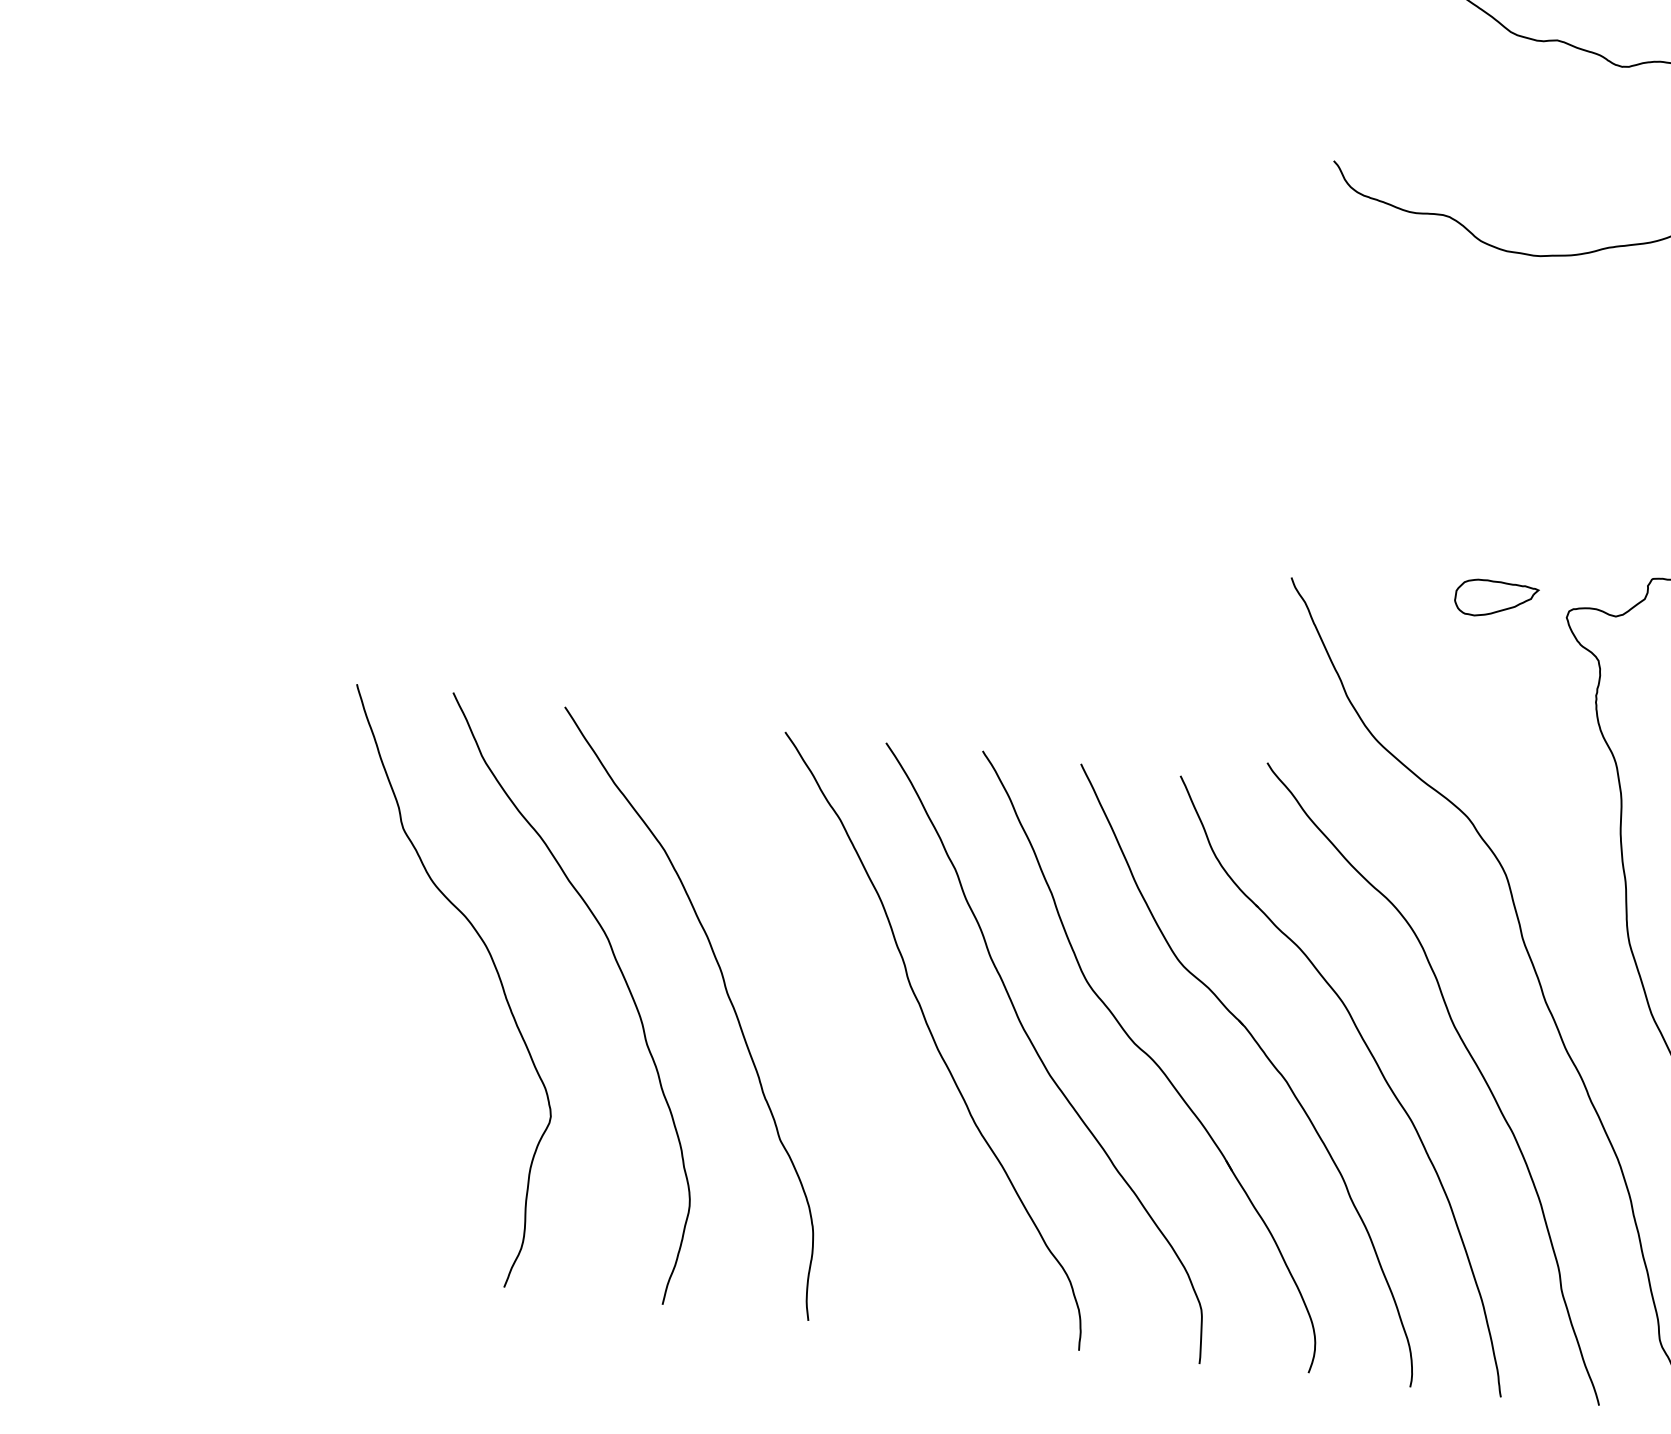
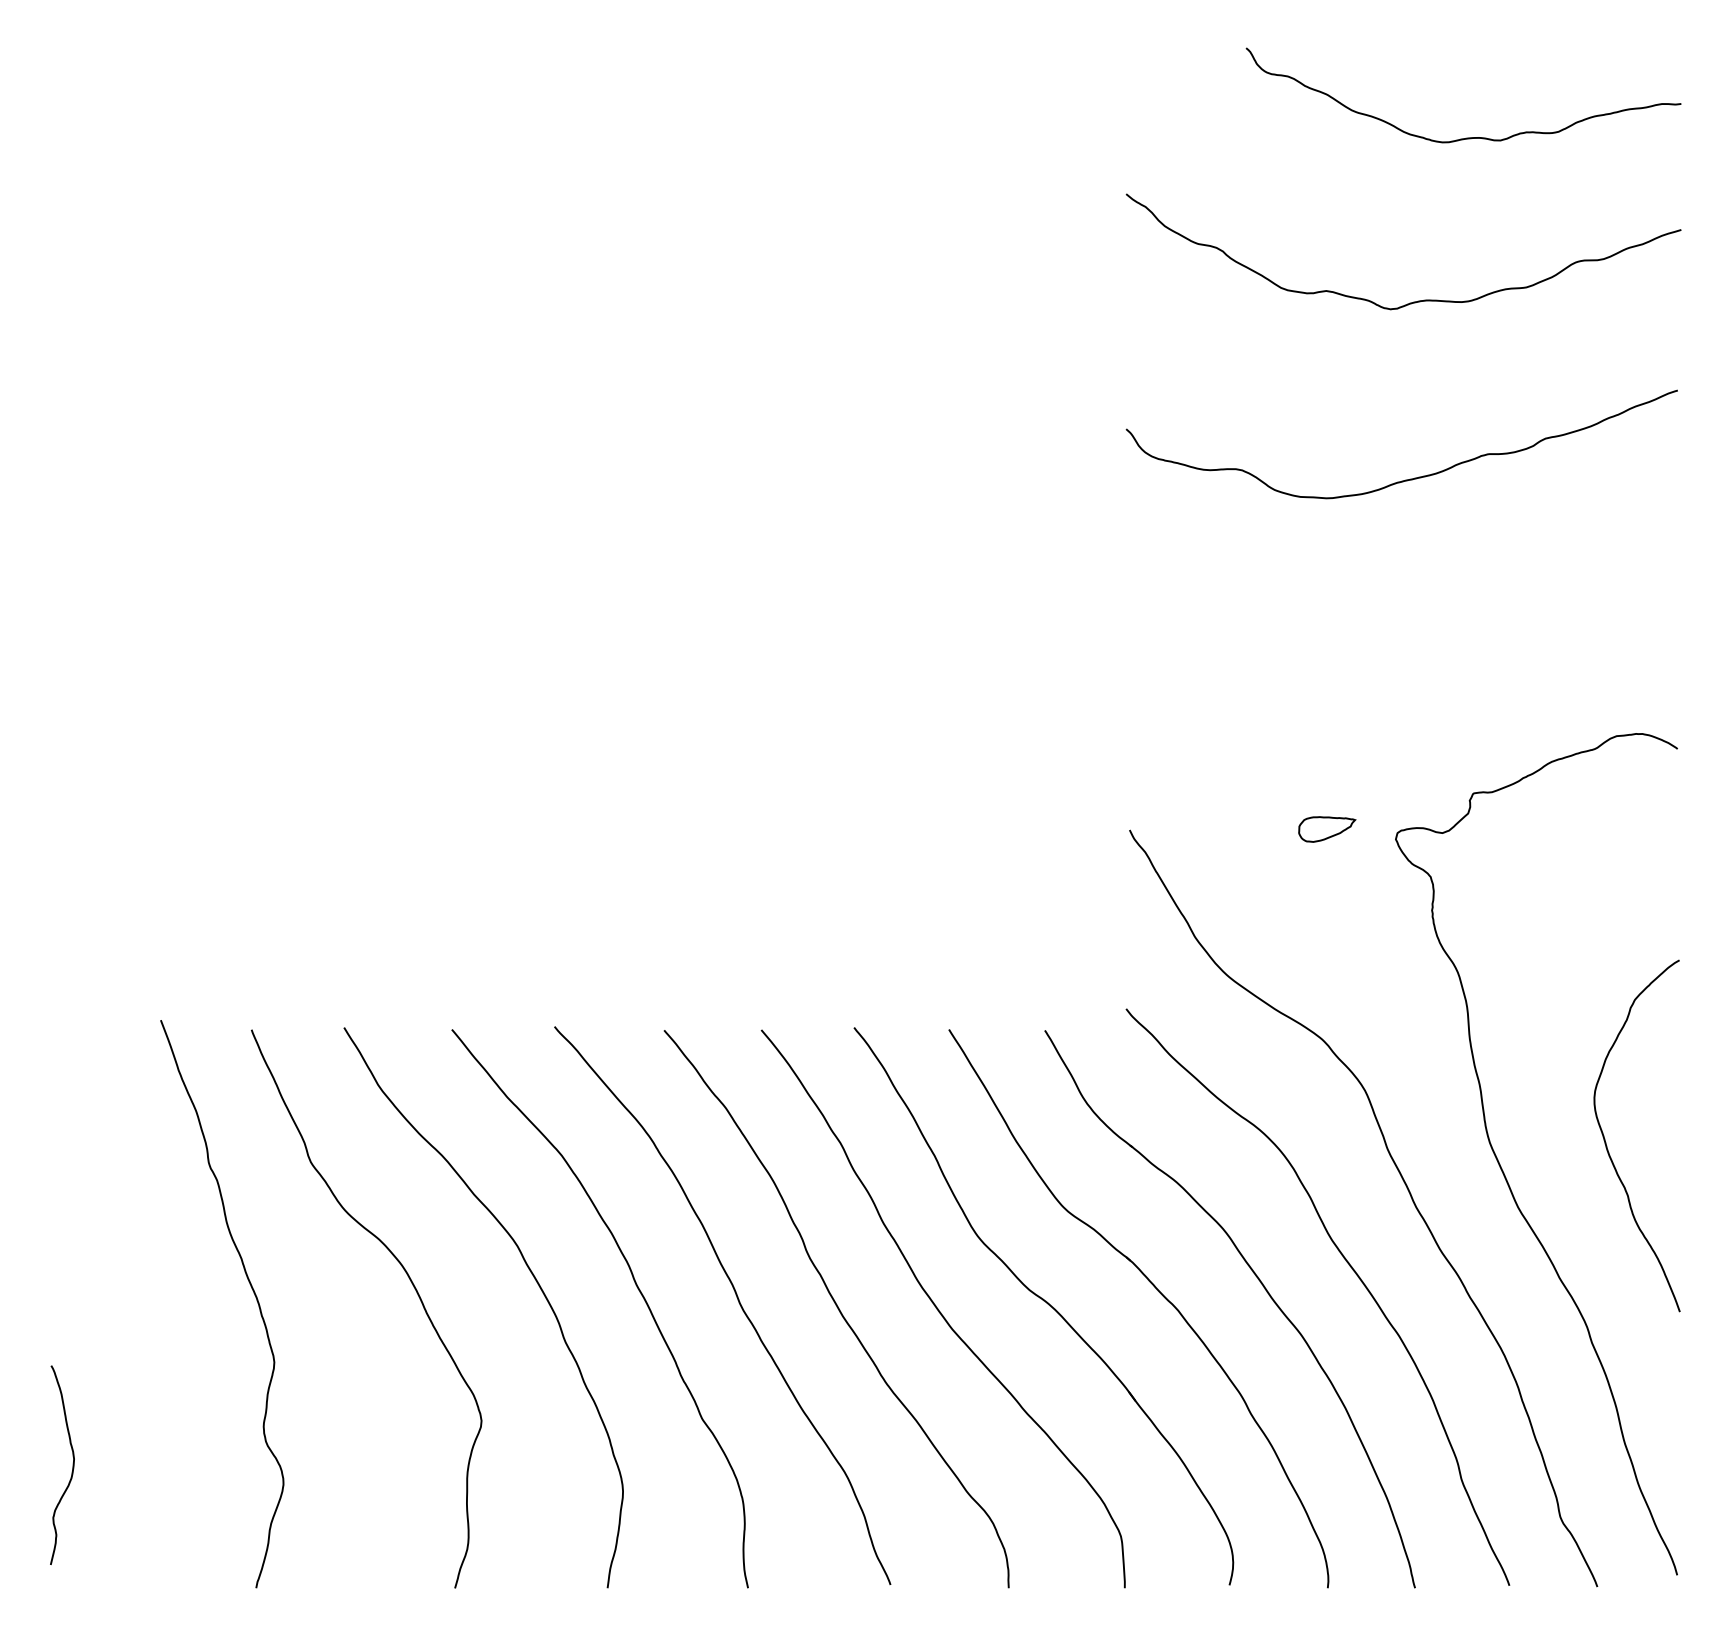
part: (1496, 599) -> (1327, 829), size x0.71
curve: (328, 958) -> (253, 1293), added
curve: (830, 1020) -> (737, 1300), added
curve: (121, 1115) -> (72, 1464), added

